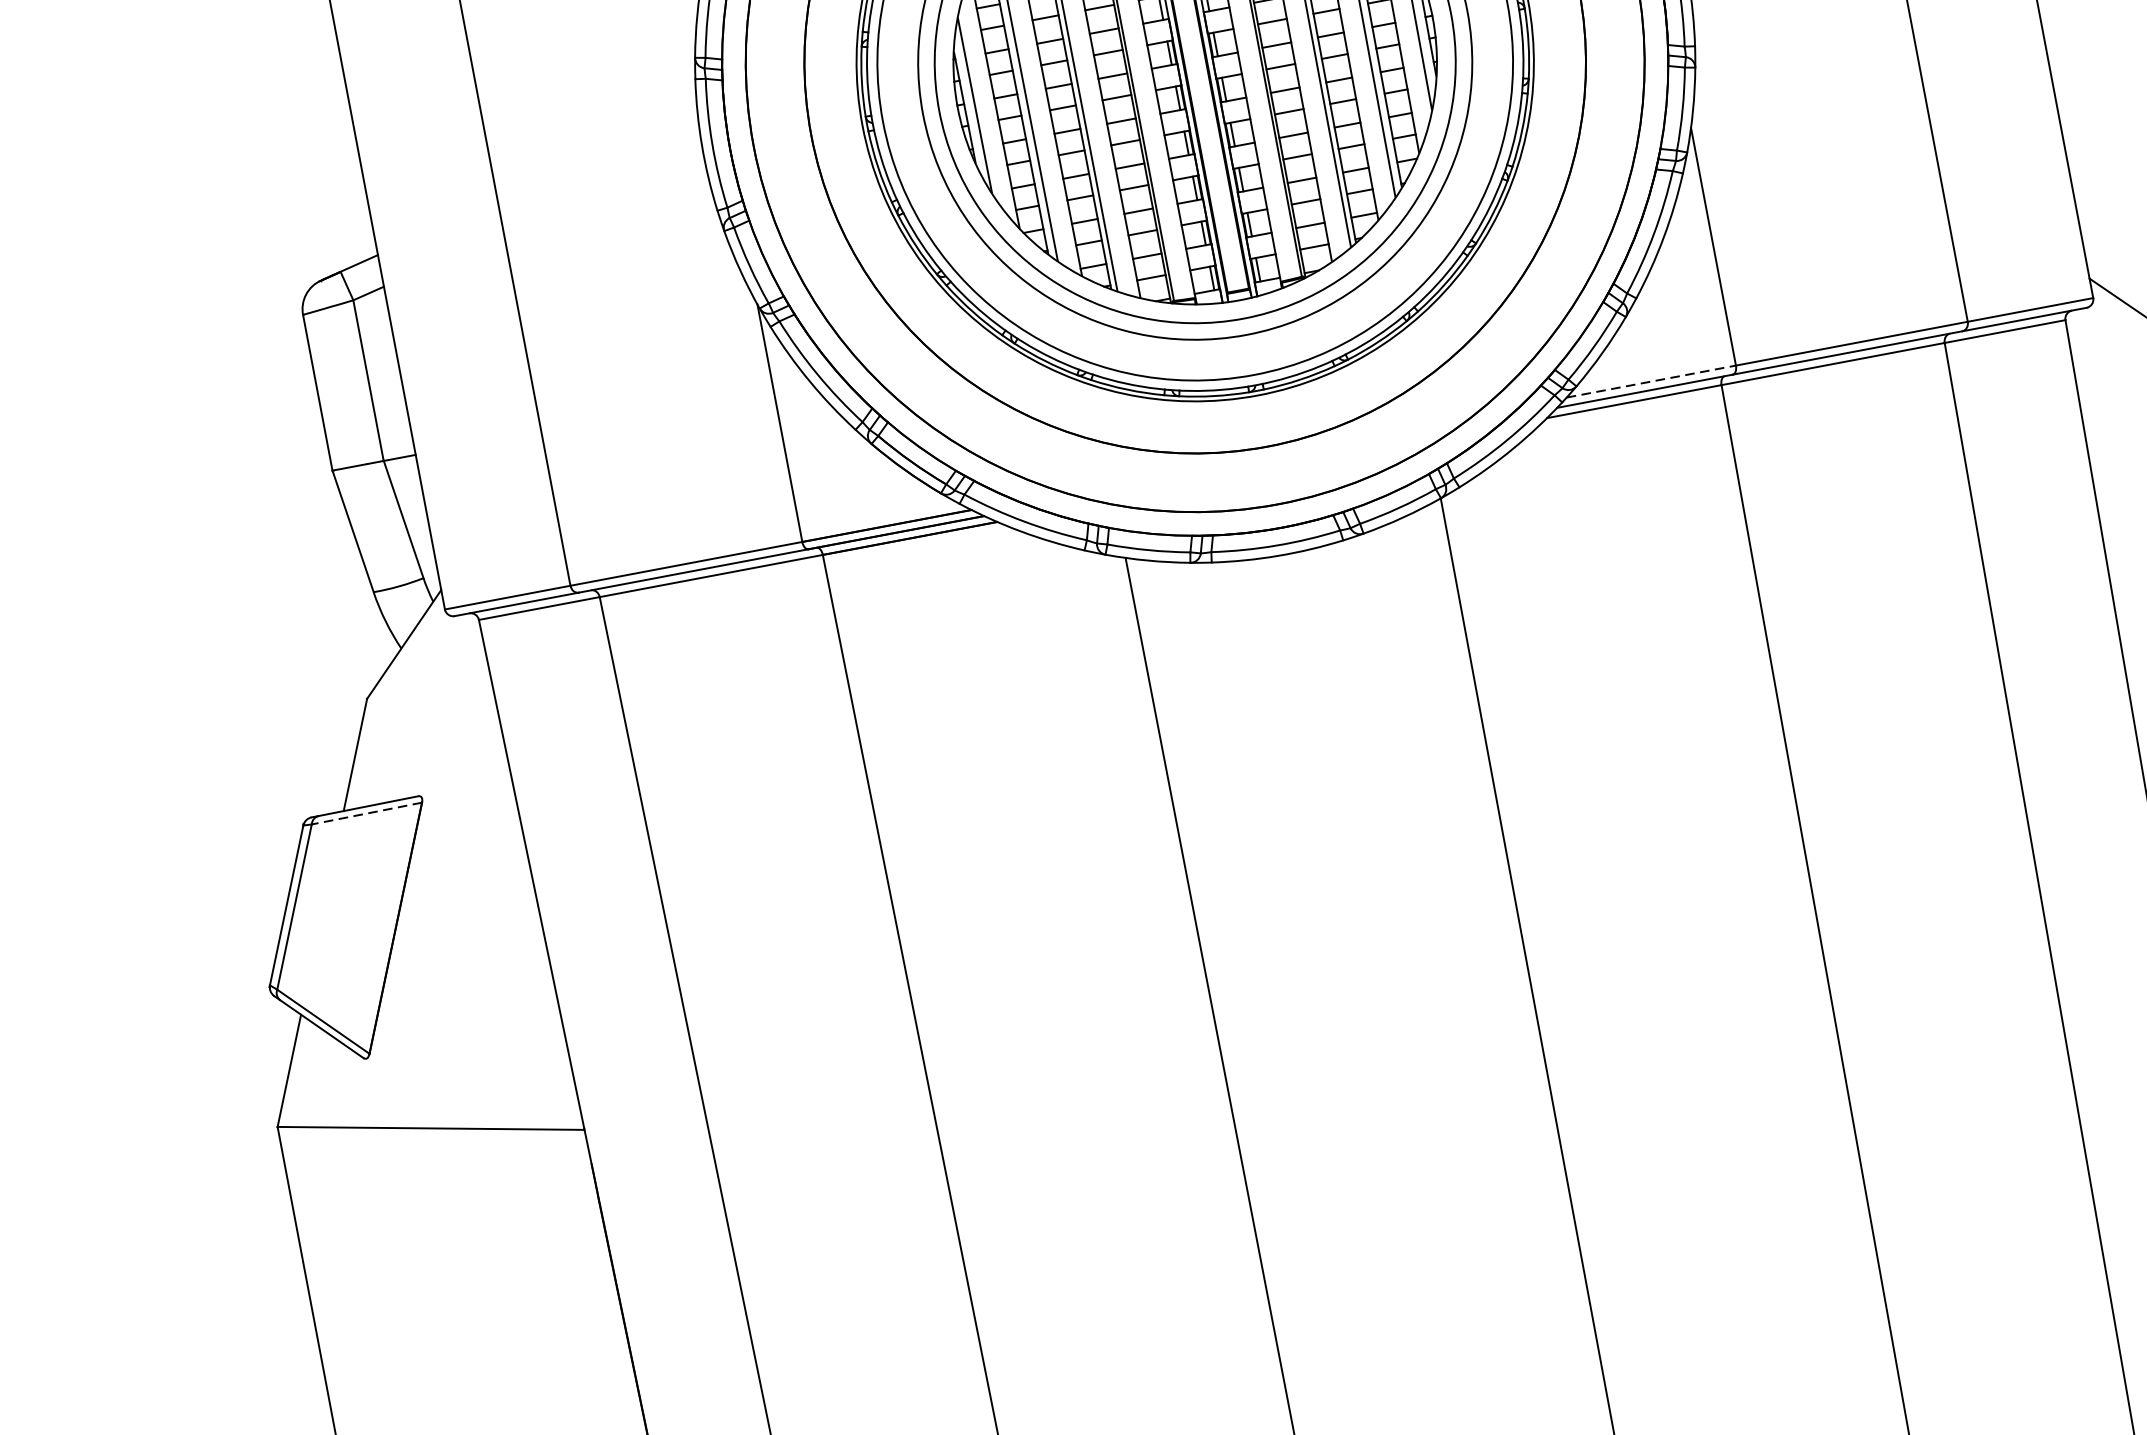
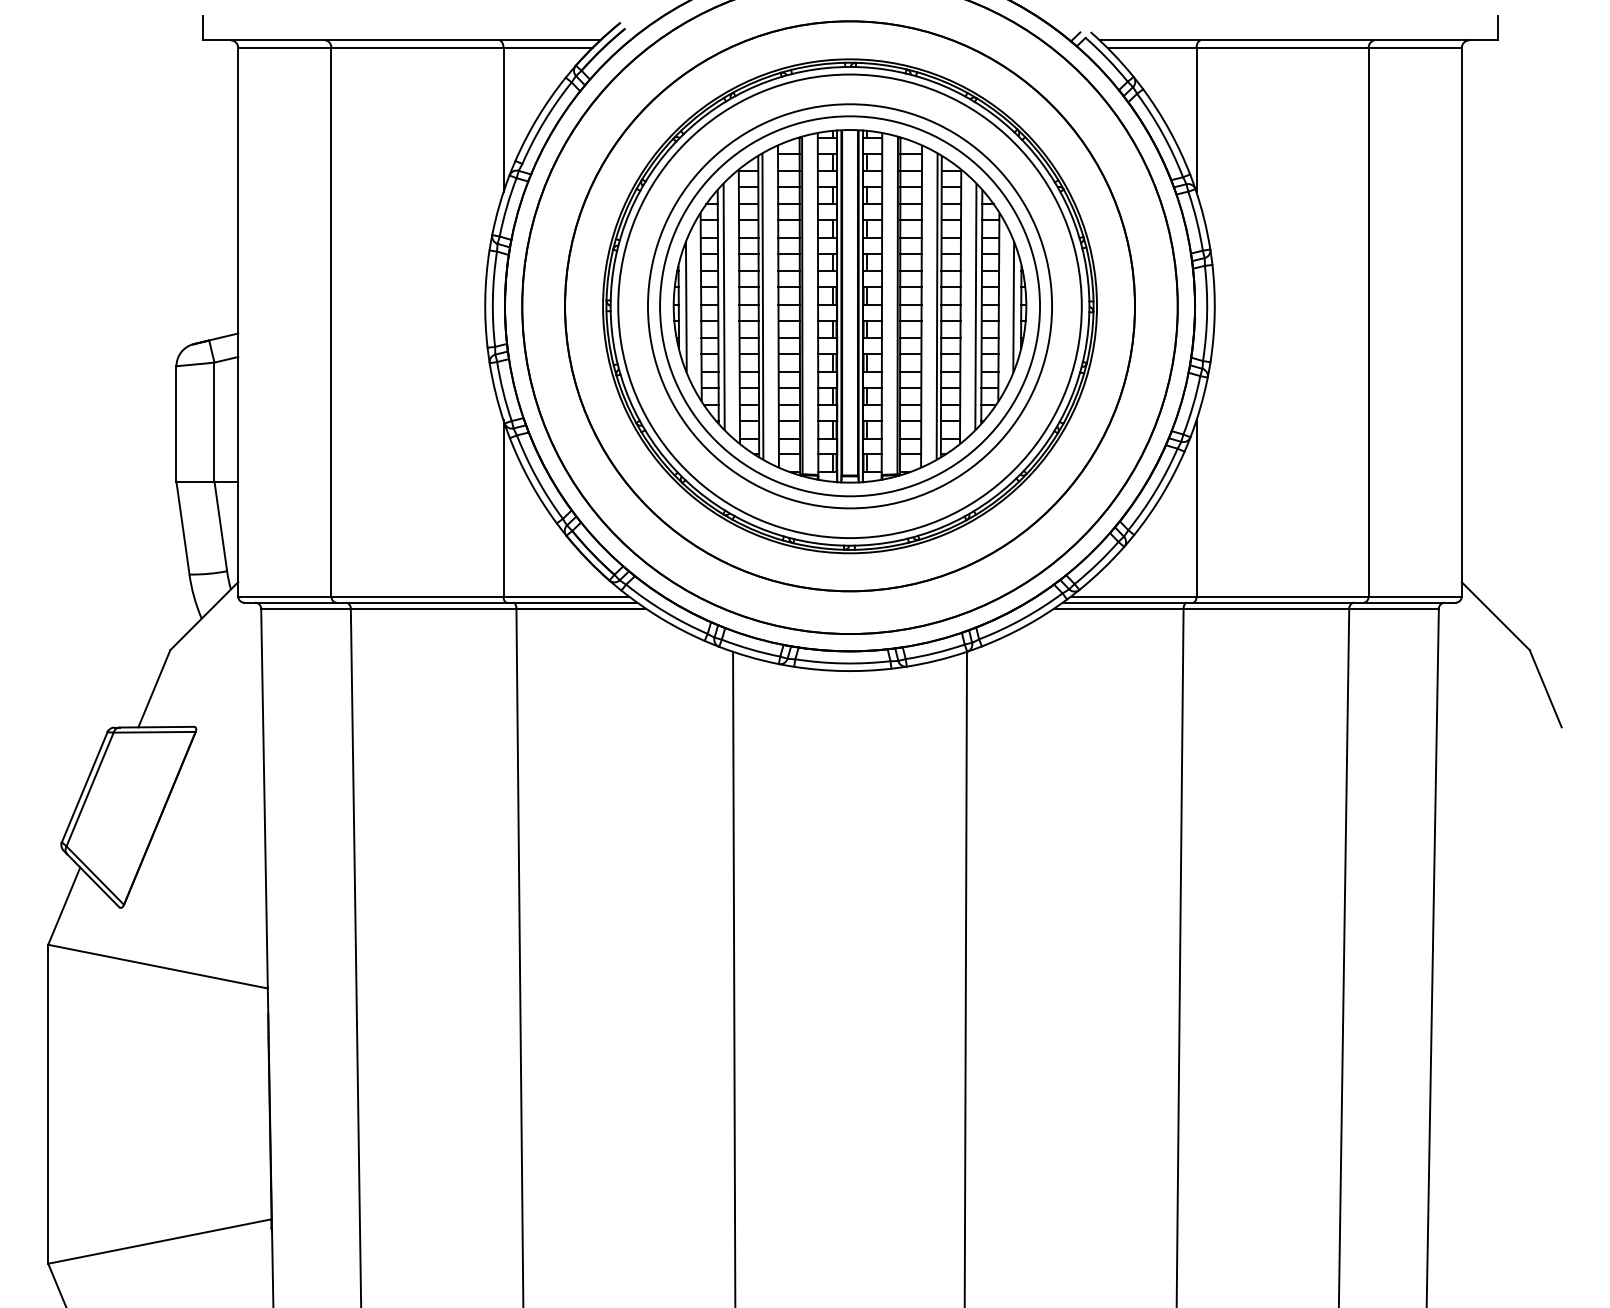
line: (1650, 381) -> (1133, 596), dashed -> solid
line: (366, 813) -> (154, 732), dashed -> solid

